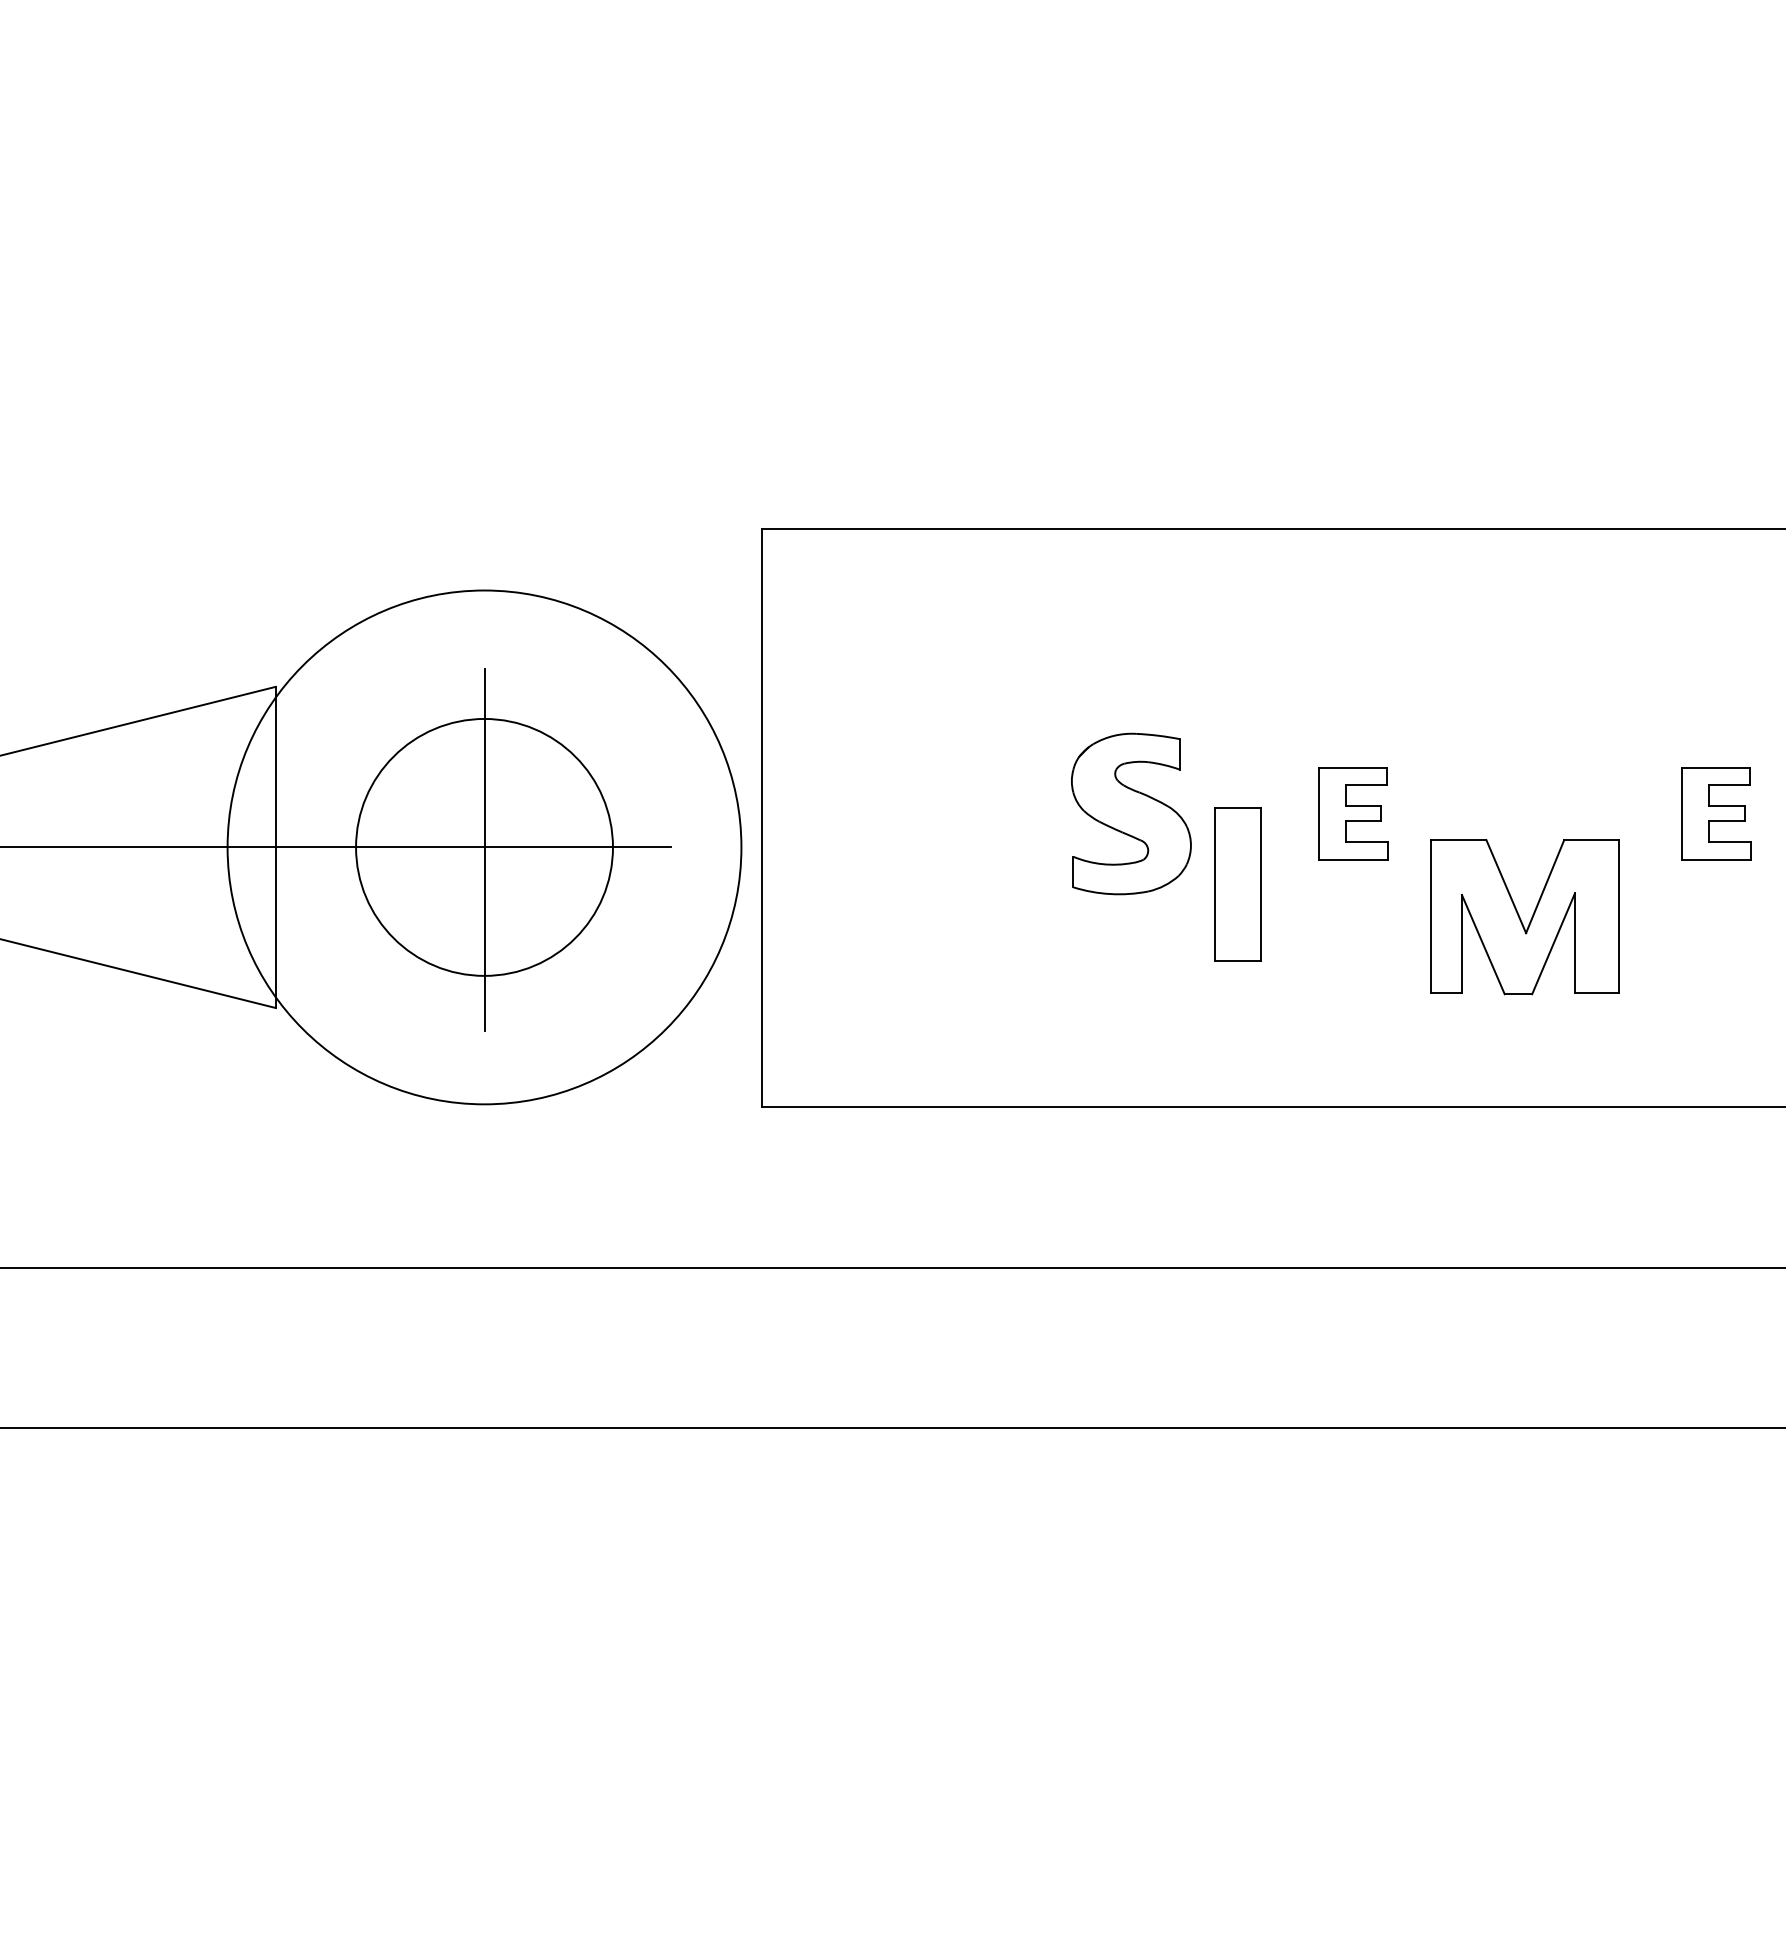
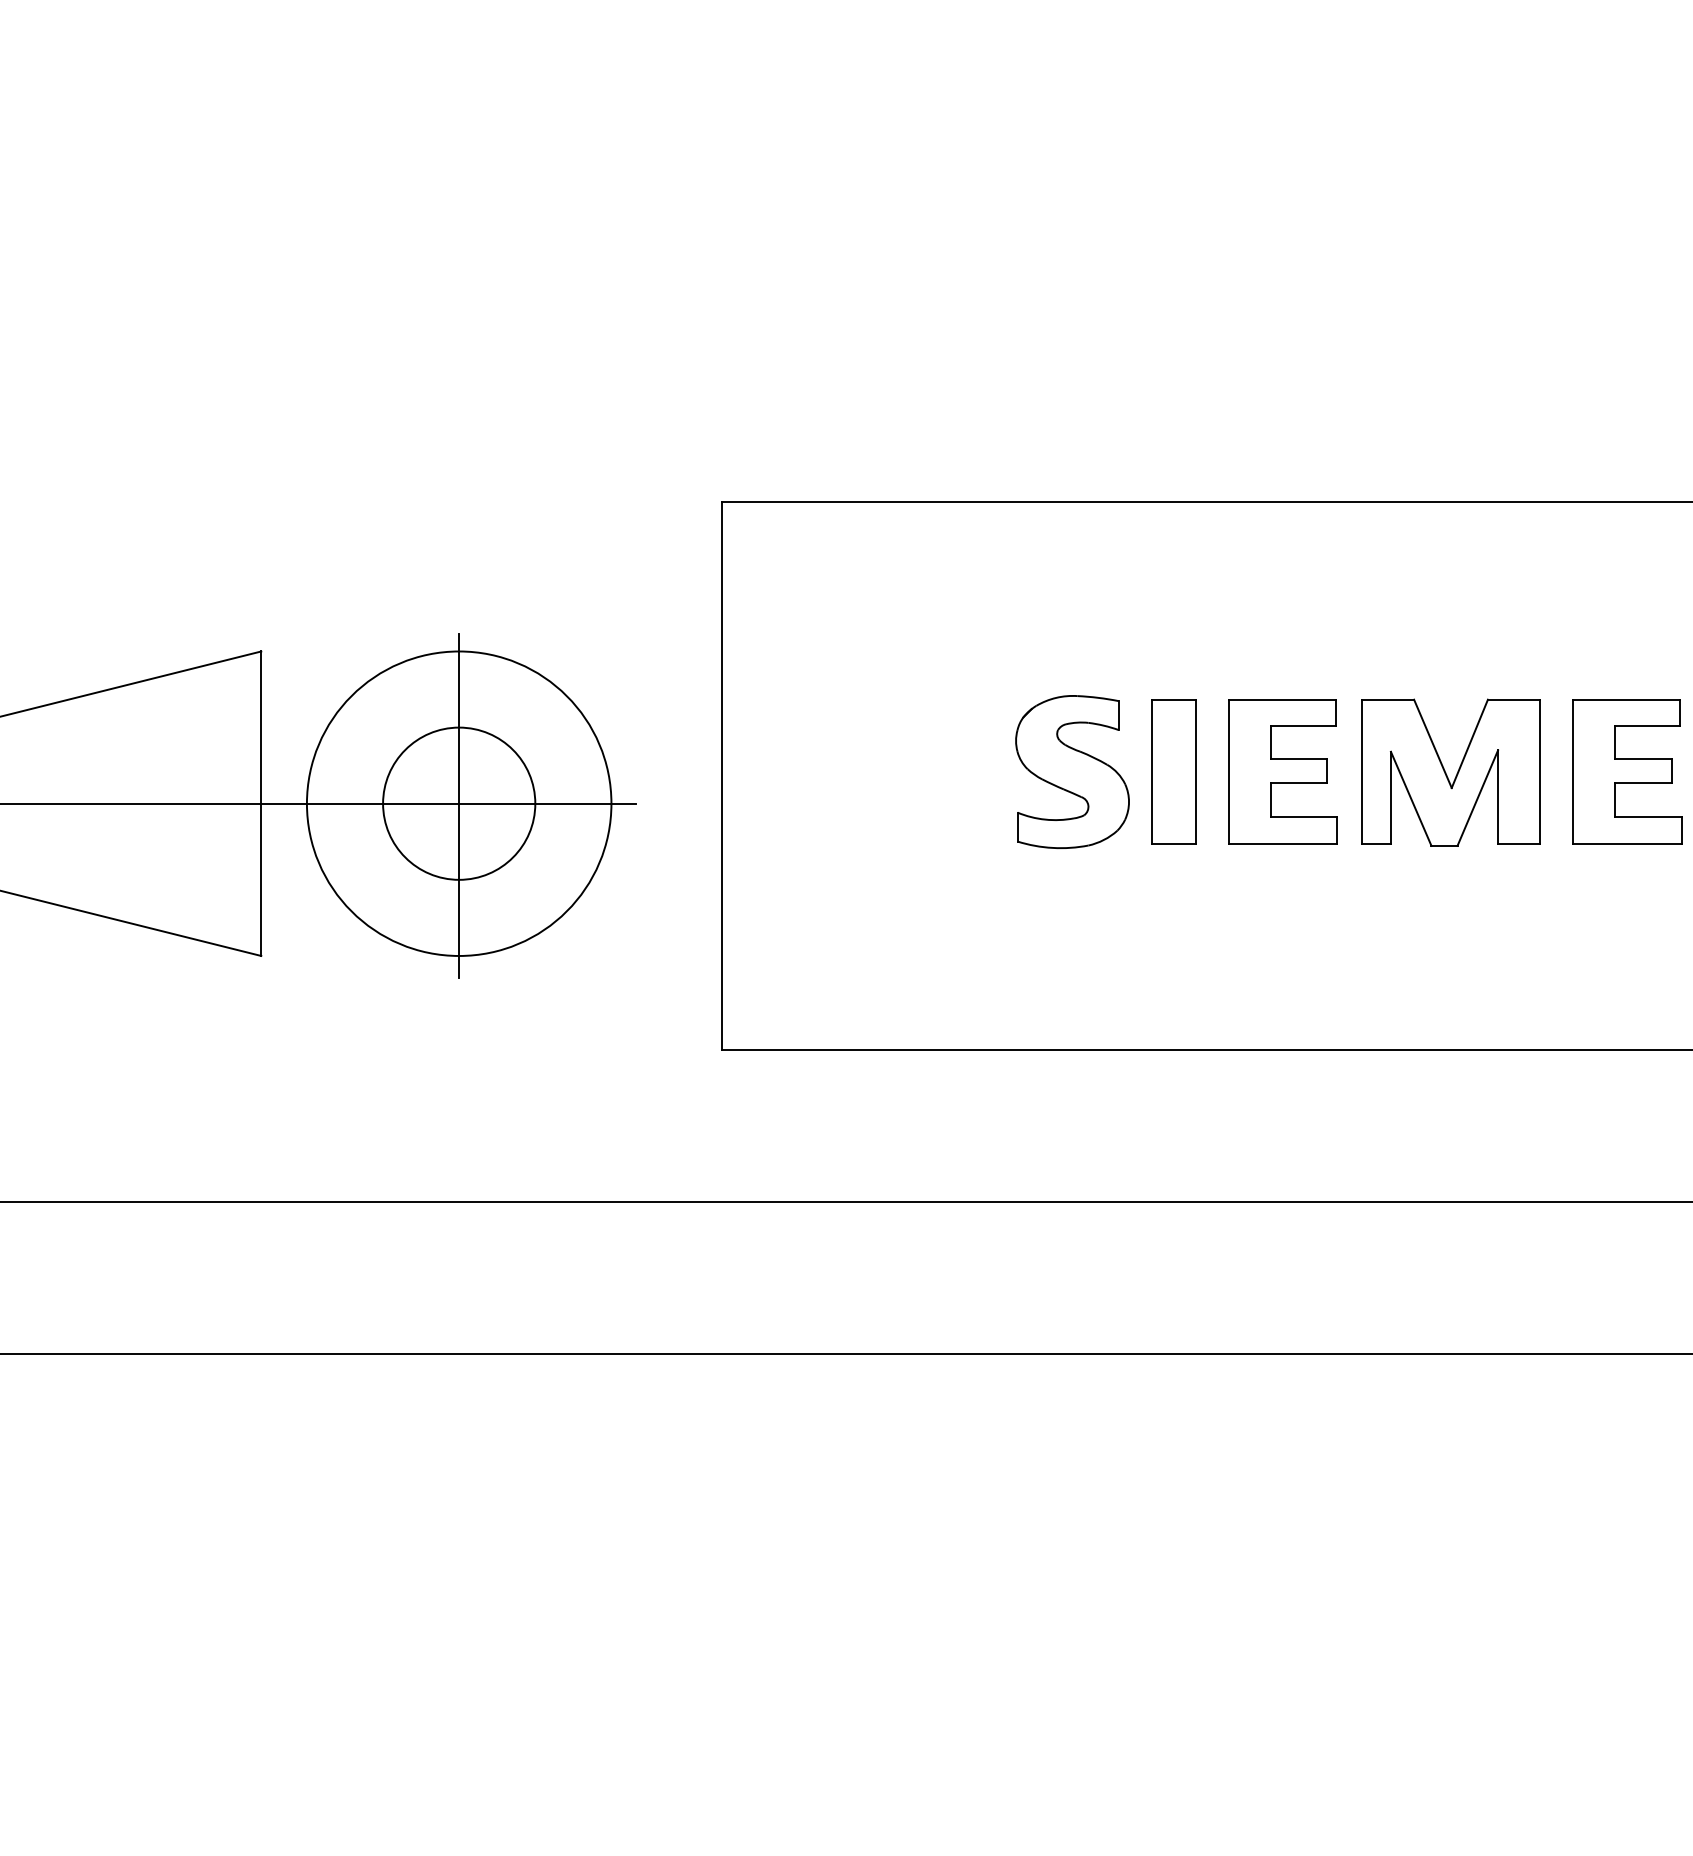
part: (1352, 813) -> (1282, 771), size x1.67
part: (1716, 813) -> (1627, 771), size x1.67
circle: (483, 847) -> (458, 803), size x0.62
circle: (484, 847) -> (459, 803), size x0.62
part: (1237, 884) -> (1173, 771), moved
part: (1524, 916) -> (1450, 772), moved

